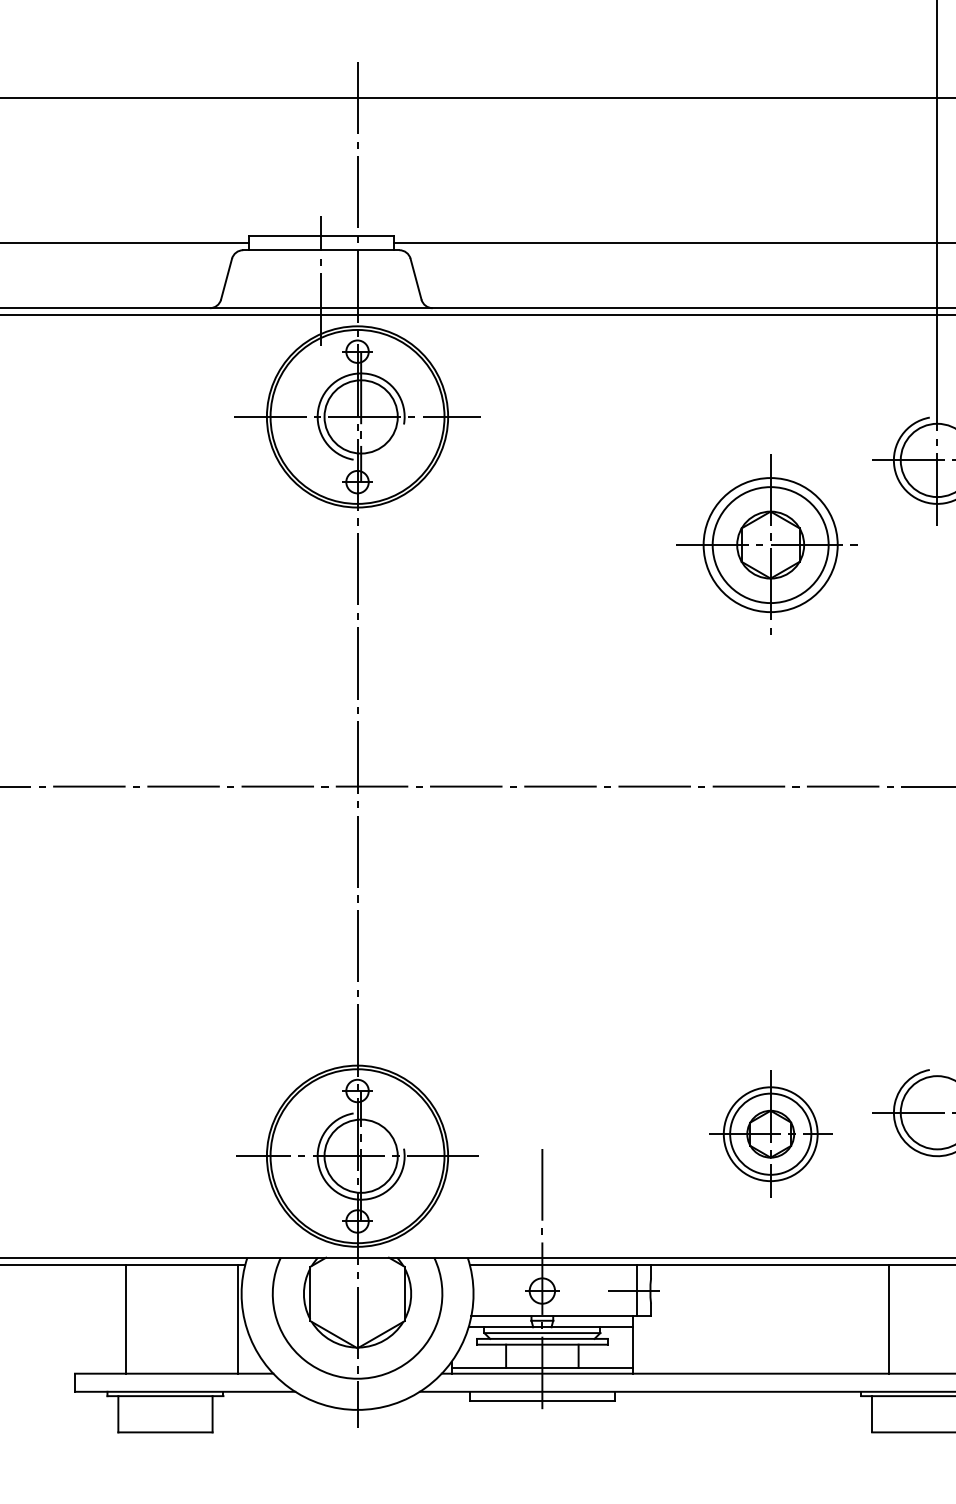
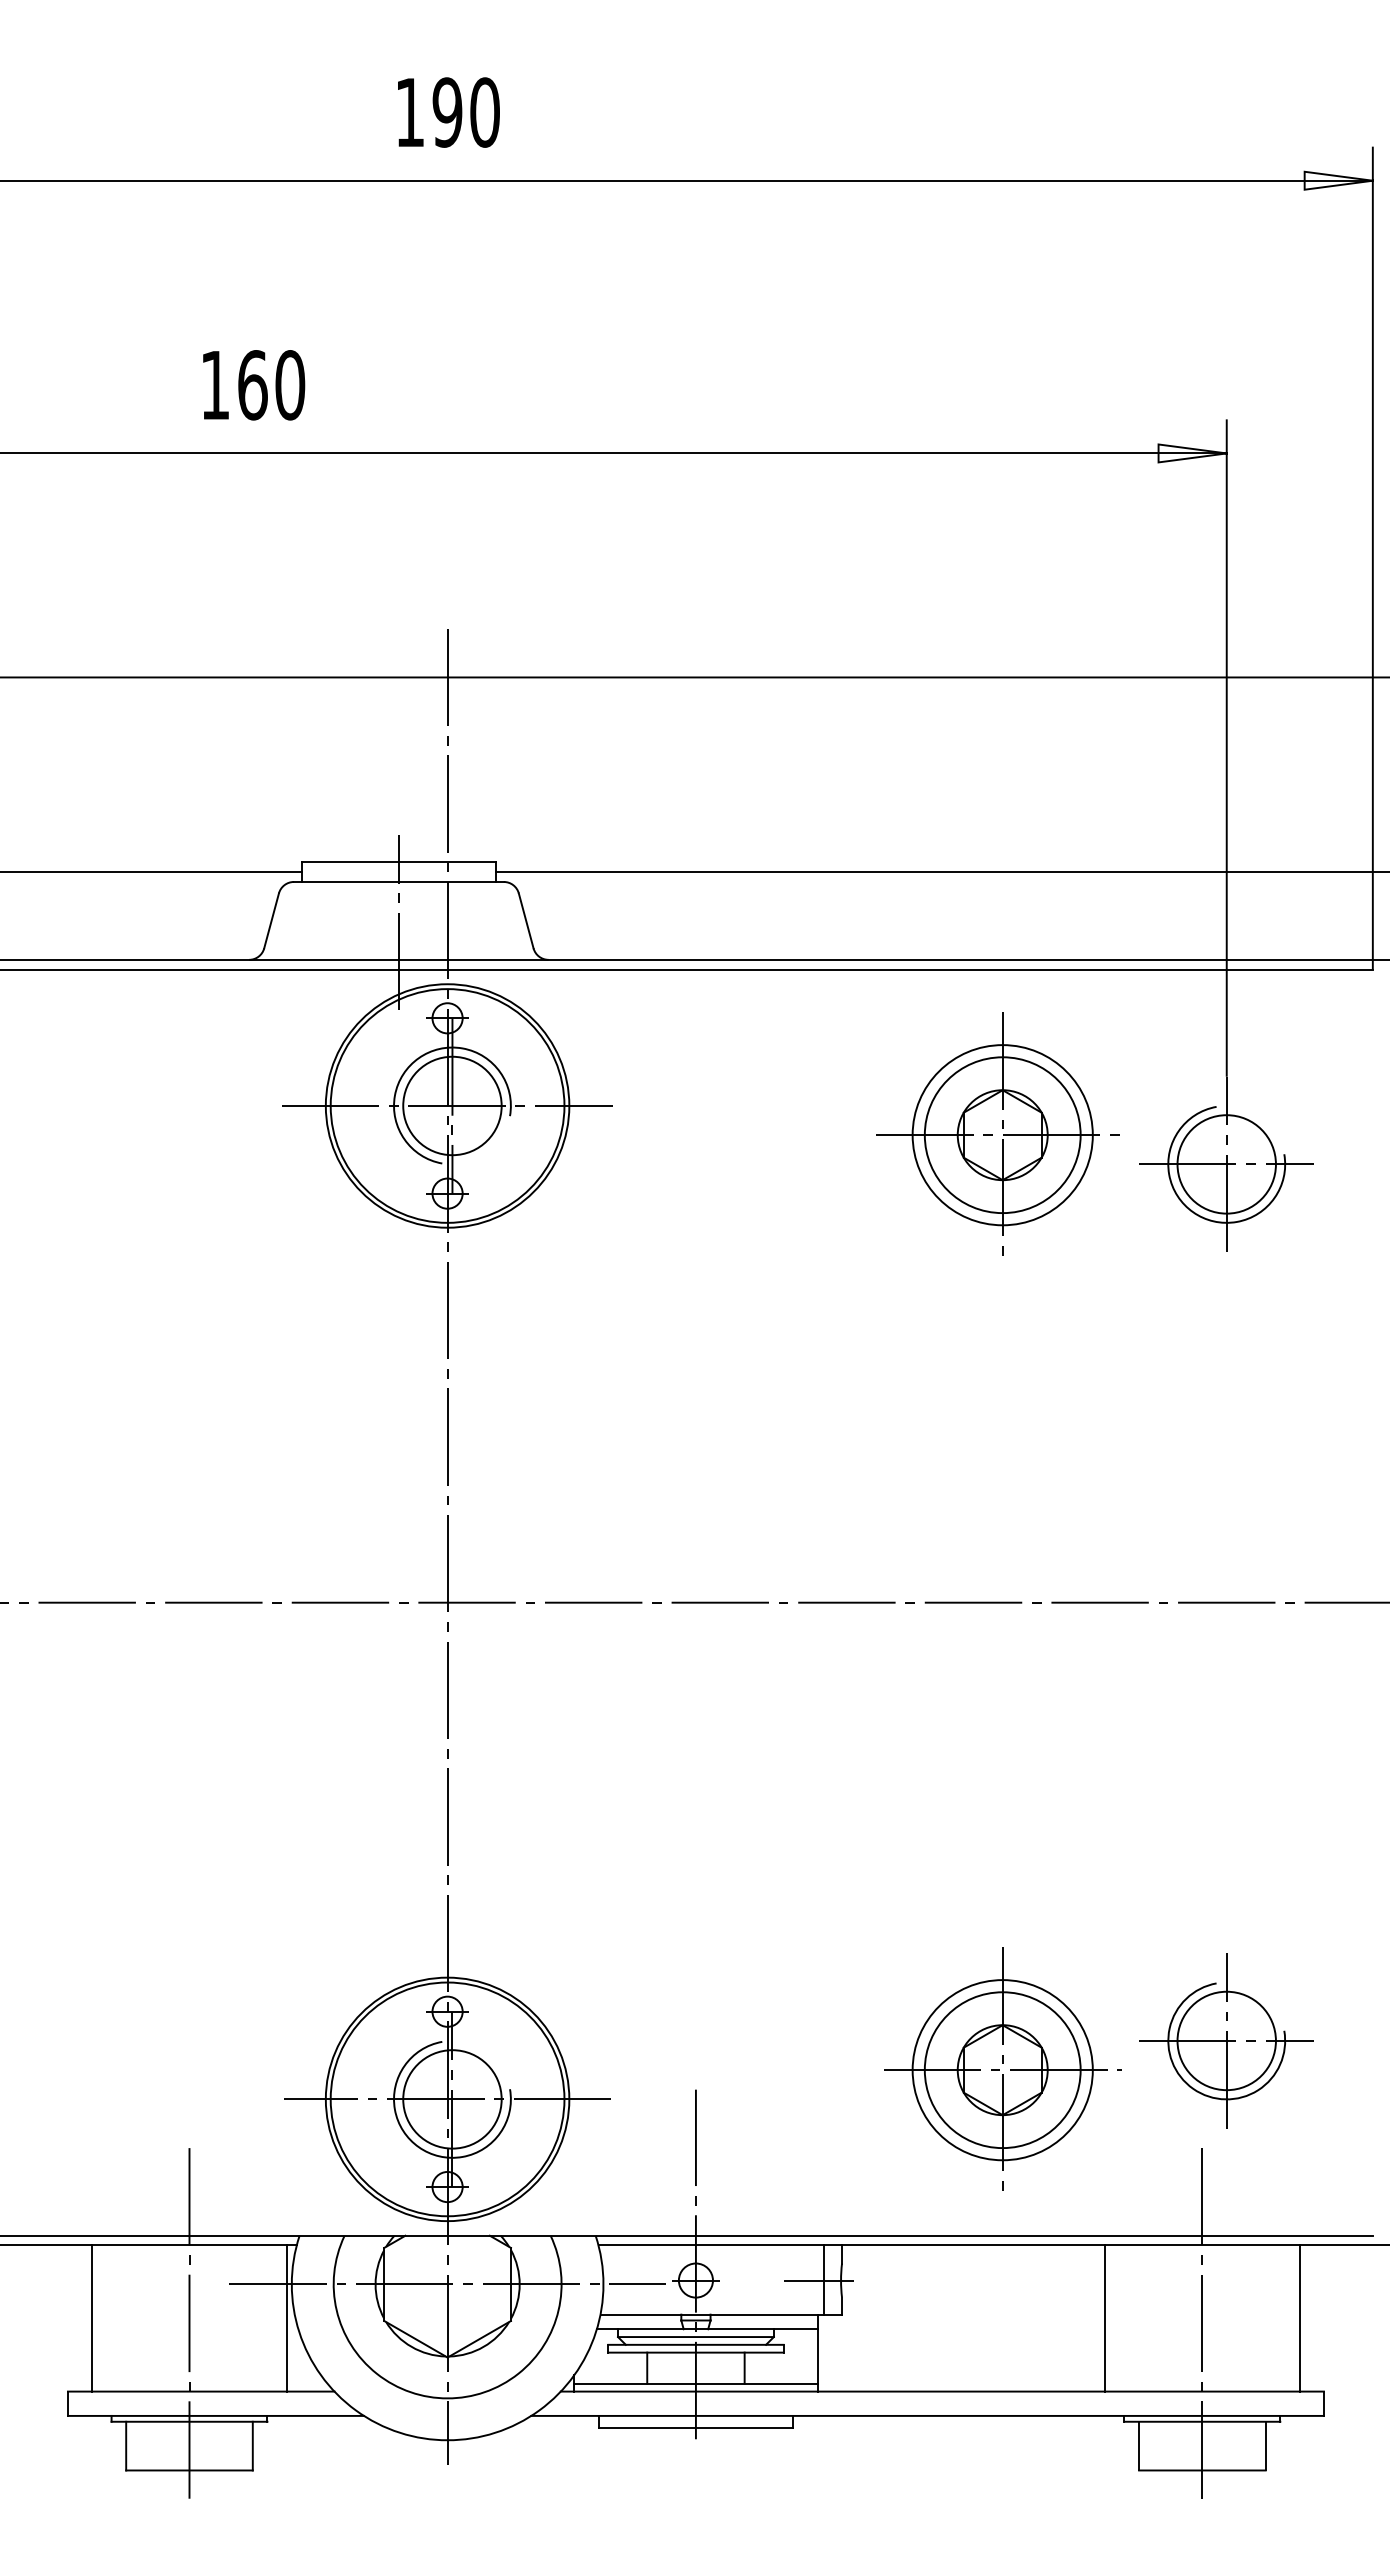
part: (766, 543) -> (997, 1133), moved
line: (937, 1112) -> (1226, 2040), added
part: (770, 1133) -> (1002, 2068), size x1.43
line: (357, 1293) -> (447, 2284), added
line: (126, 1319) -> (92, 2318), moved
line: (889, 1319) -> (1105, 2318), moved
line: (165, 1323) -> (189, 2323), added
line: (919, 1323) -> (1202, 2323), added

